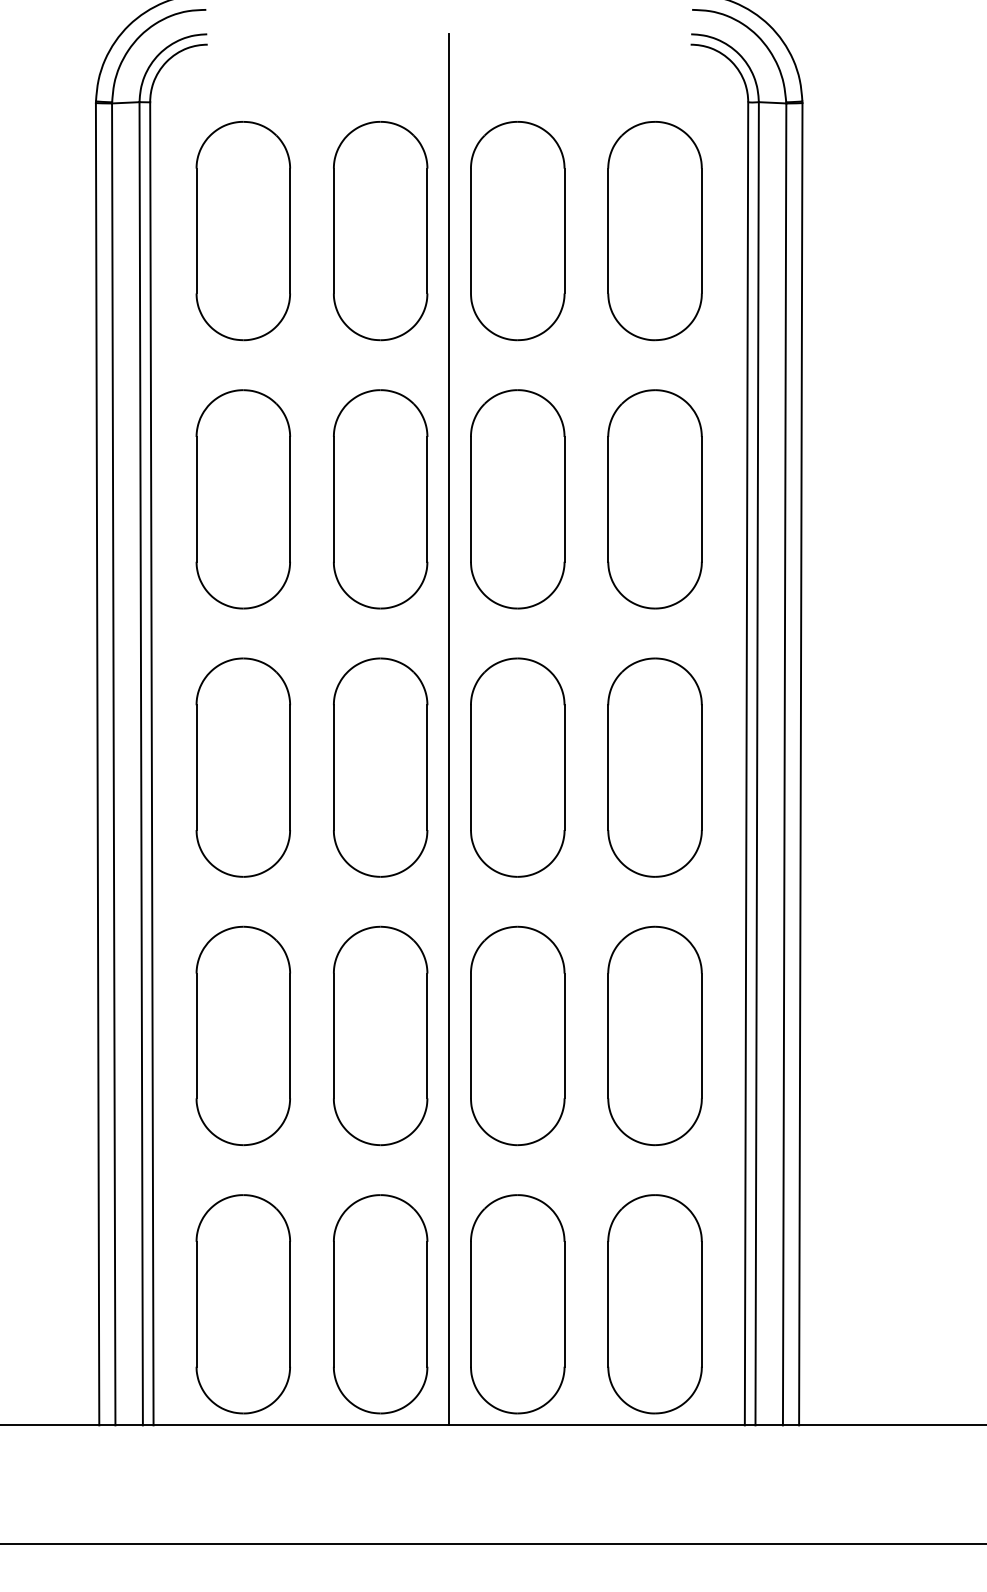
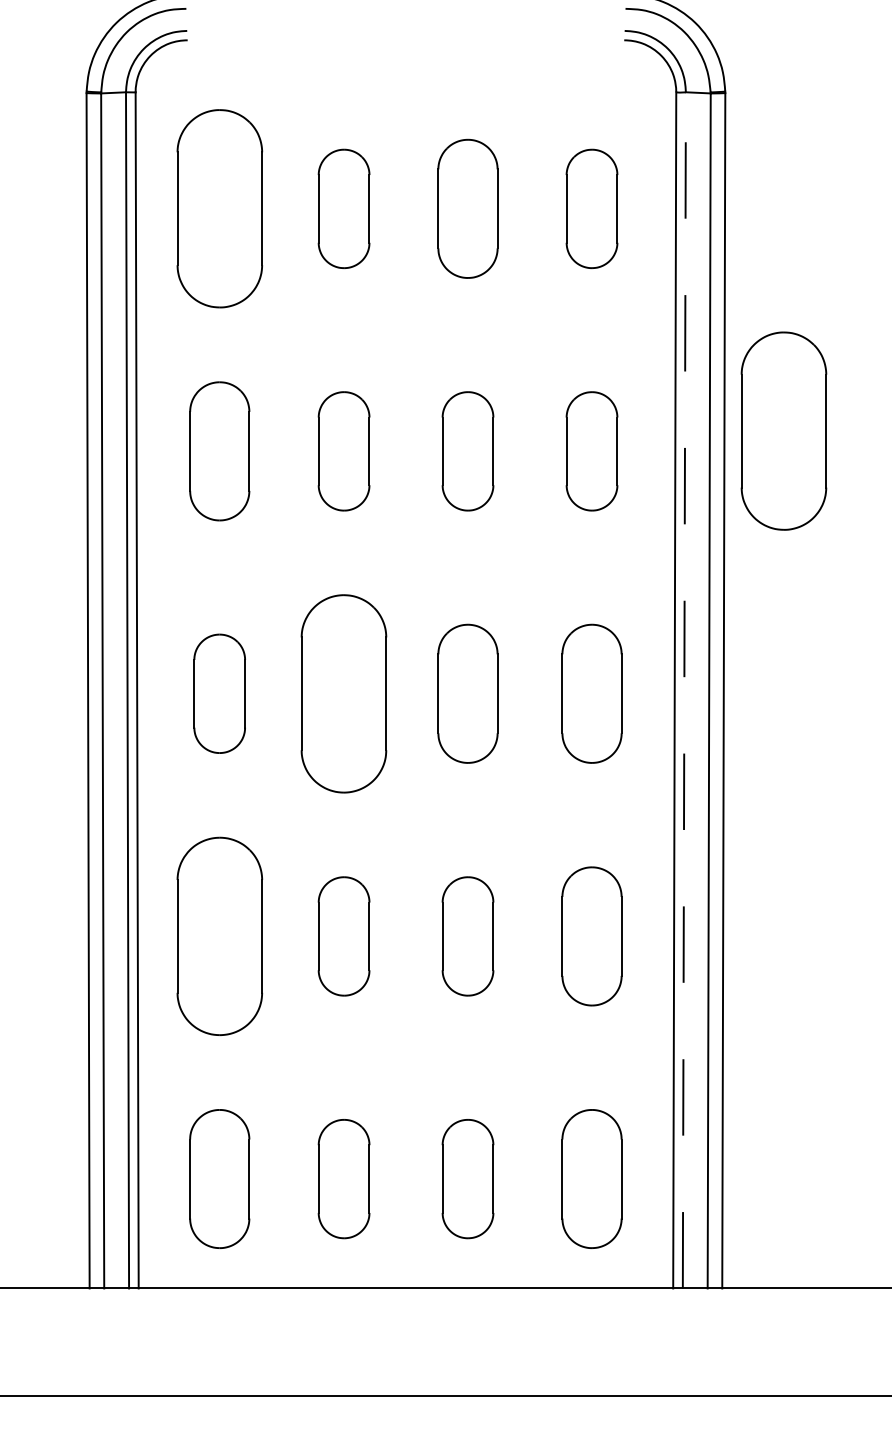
part: (380, 231) -> (343, 209), size x0.6
part: (517, 231) -> (467, 209), size x0.7
part: (654, 231) -> (591, 209), size x0.6
part: (866, 477) -> (783, 431), added
part: (242, 499) -> (219, 451), size x0.7
part: (380, 499) -> (343, 451), size x0.6
part: (517, 499) -> (467, 451), size x0.6
part: (654, 499) -> (591, 451), size x0.6
line: (449, 729) -> (406, 659), removed
line: (757, 763) -> (684, 690), solid -> dashed
part: (242, 767) -> (219, 693), size x0.6
part: (517, 767) -> (467, 693), size x0.7
part: (654, 767) -> (591, 693), size x0.7
part: (380, 1035) -> (343, 936), size x0.6
part: (517, 1035) -> (467, 936), size x0.6
part: (654, 1035) -> (591, 936), size x0.7
part: (242, 1304) -> (219, 1179), size x0.7
part: (380, 1304) -> (343, 1179), size x0.6
part: (517, 1304) -> (467, 1179), size x0.6
part: (654, 1304) -> (591, 1179), size x0.7

